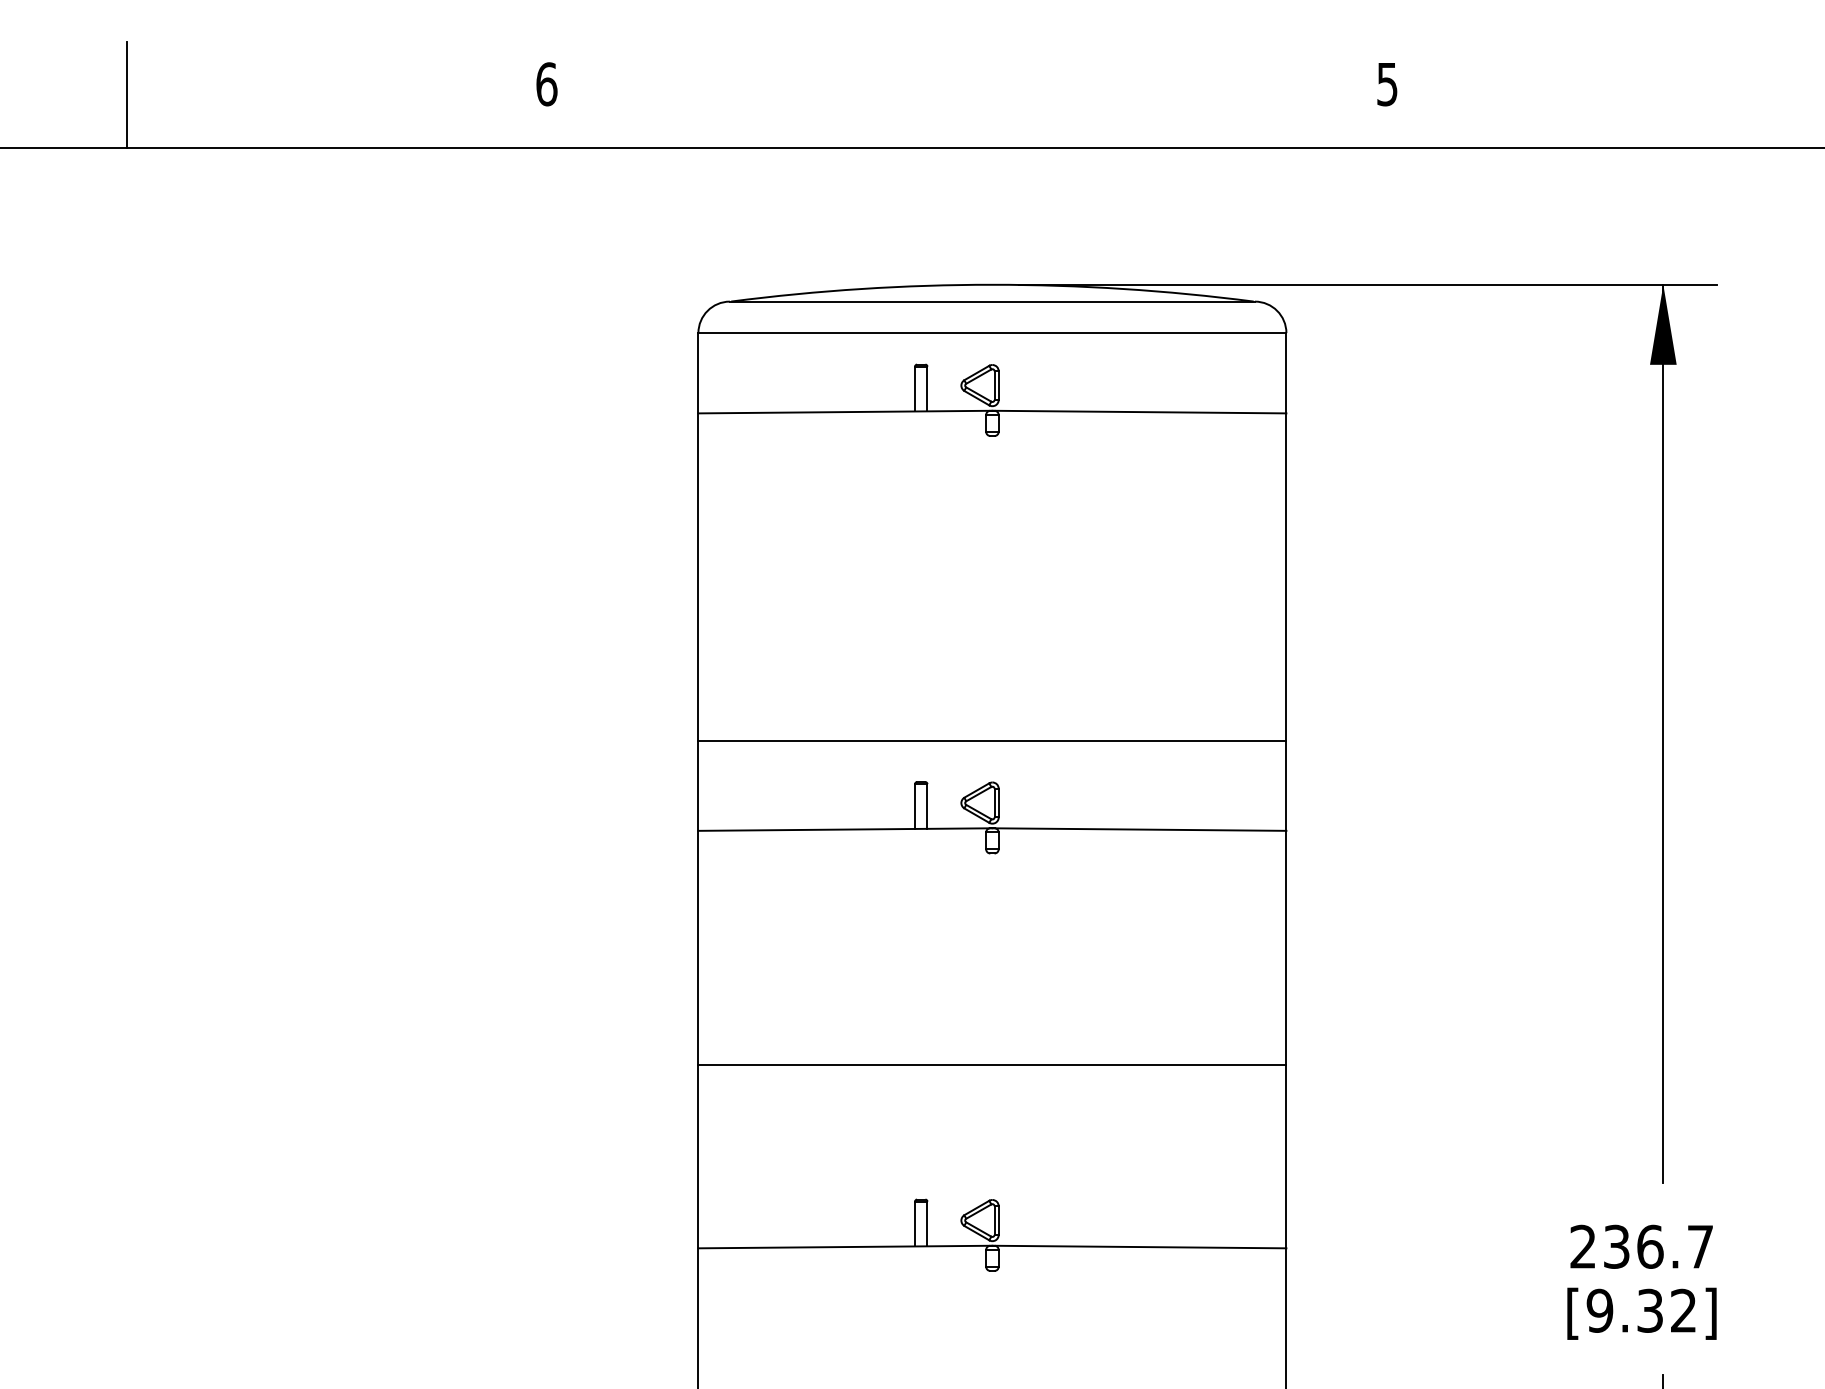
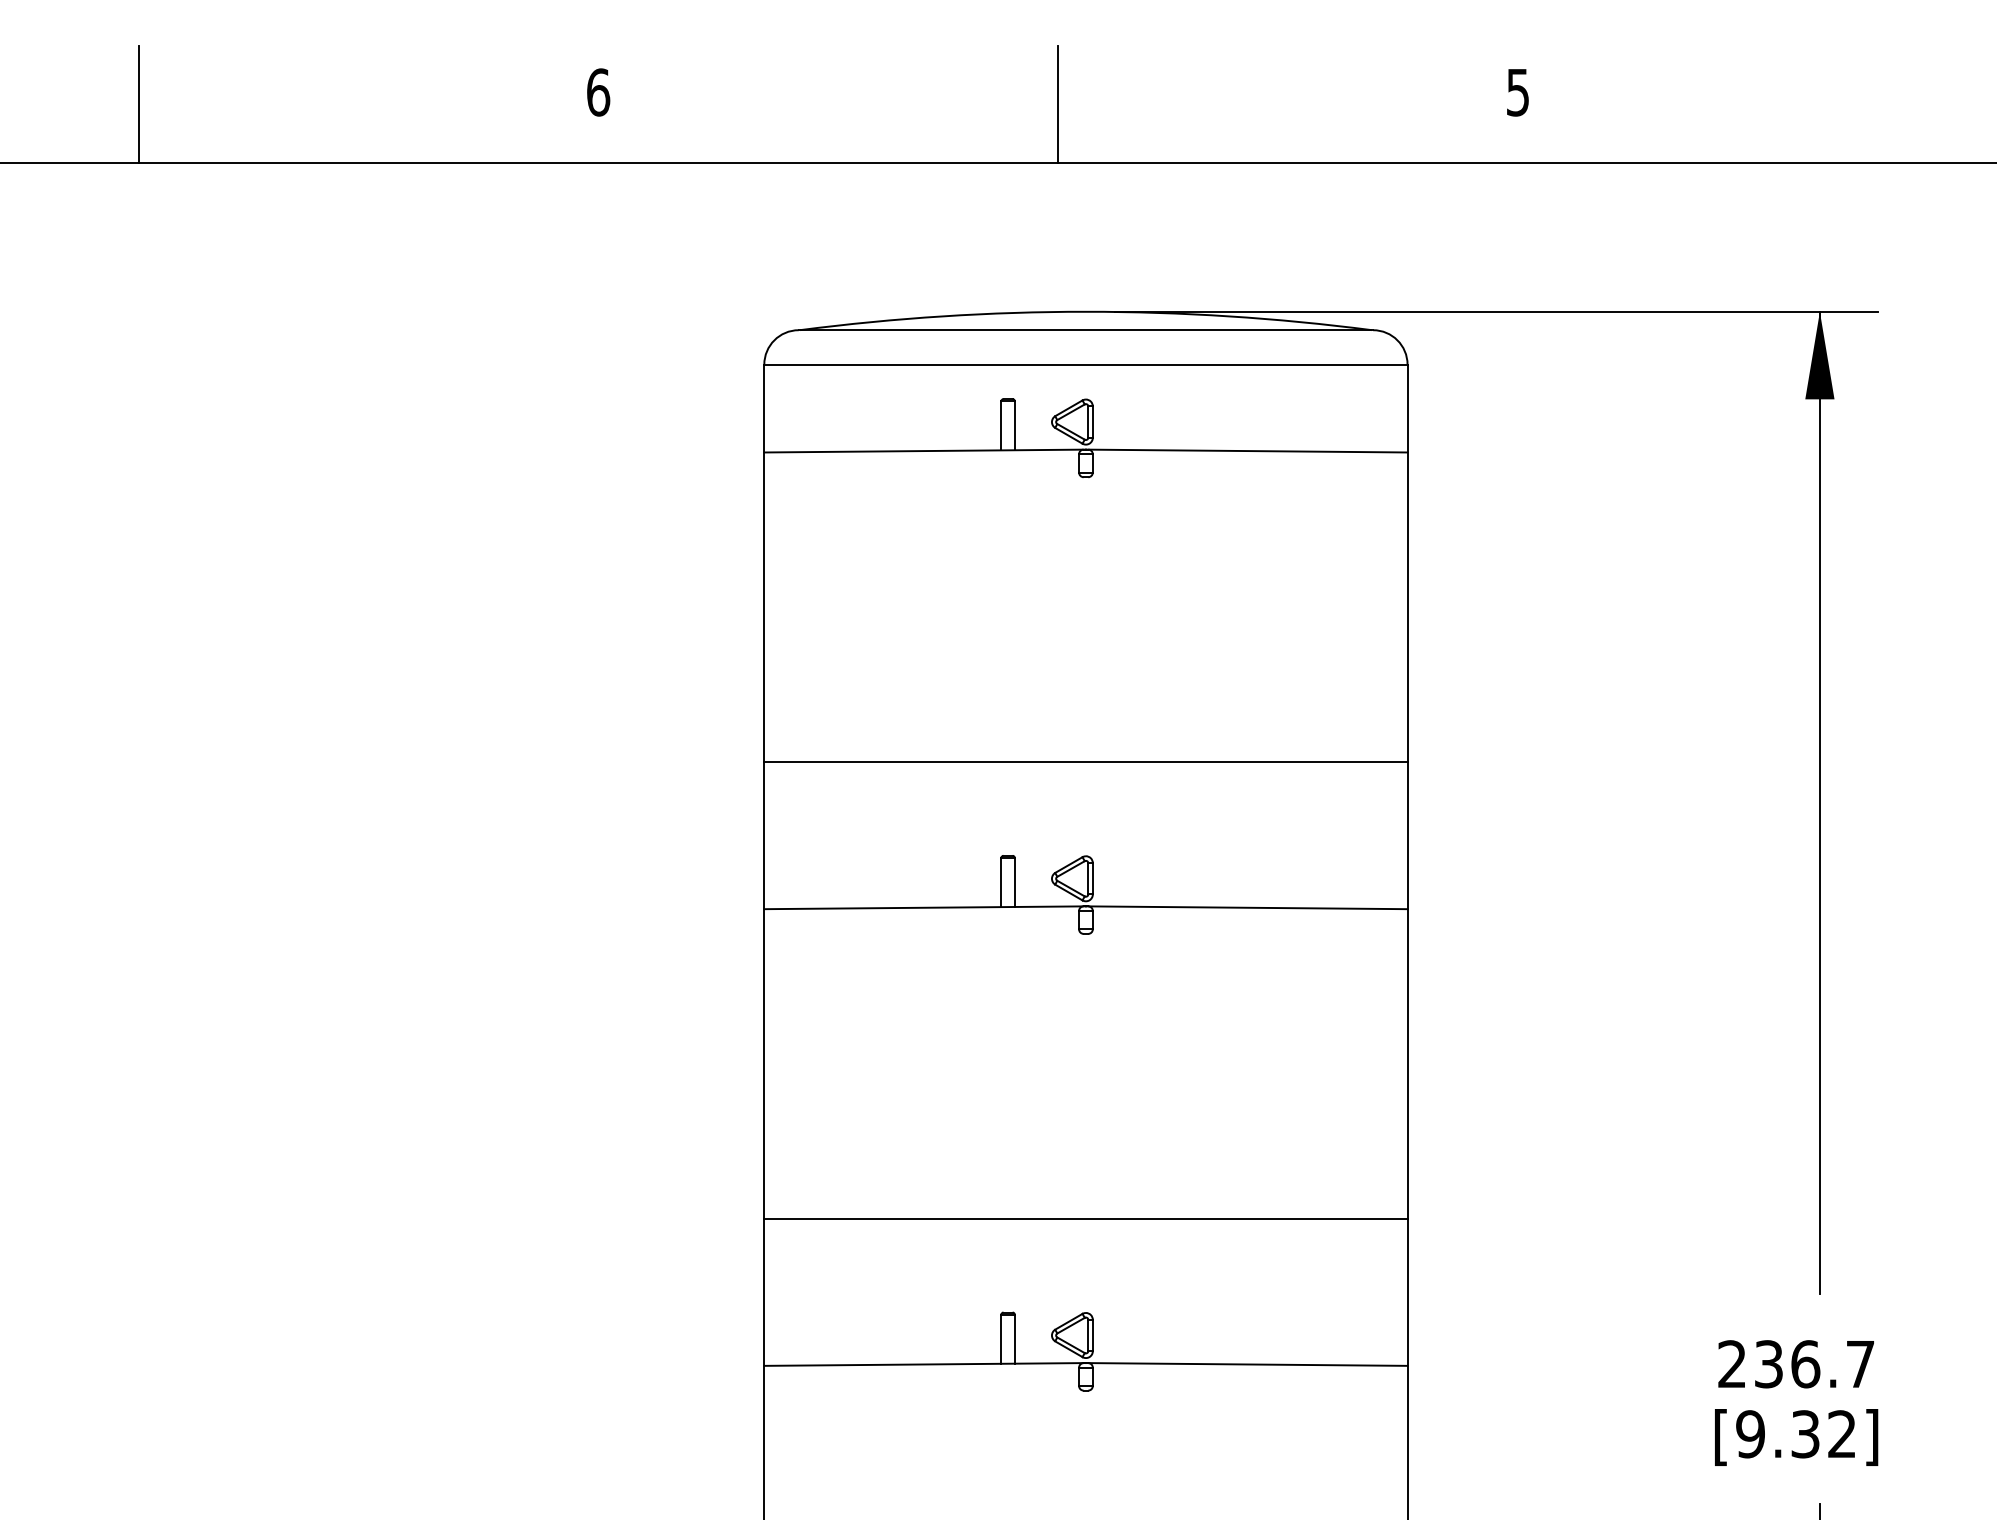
line: (967, 94) -> (1058, 103), added
line: (992, 741) -> (1085, 762), moved
line: (992, 1065) -> (1085, 1218), moved

